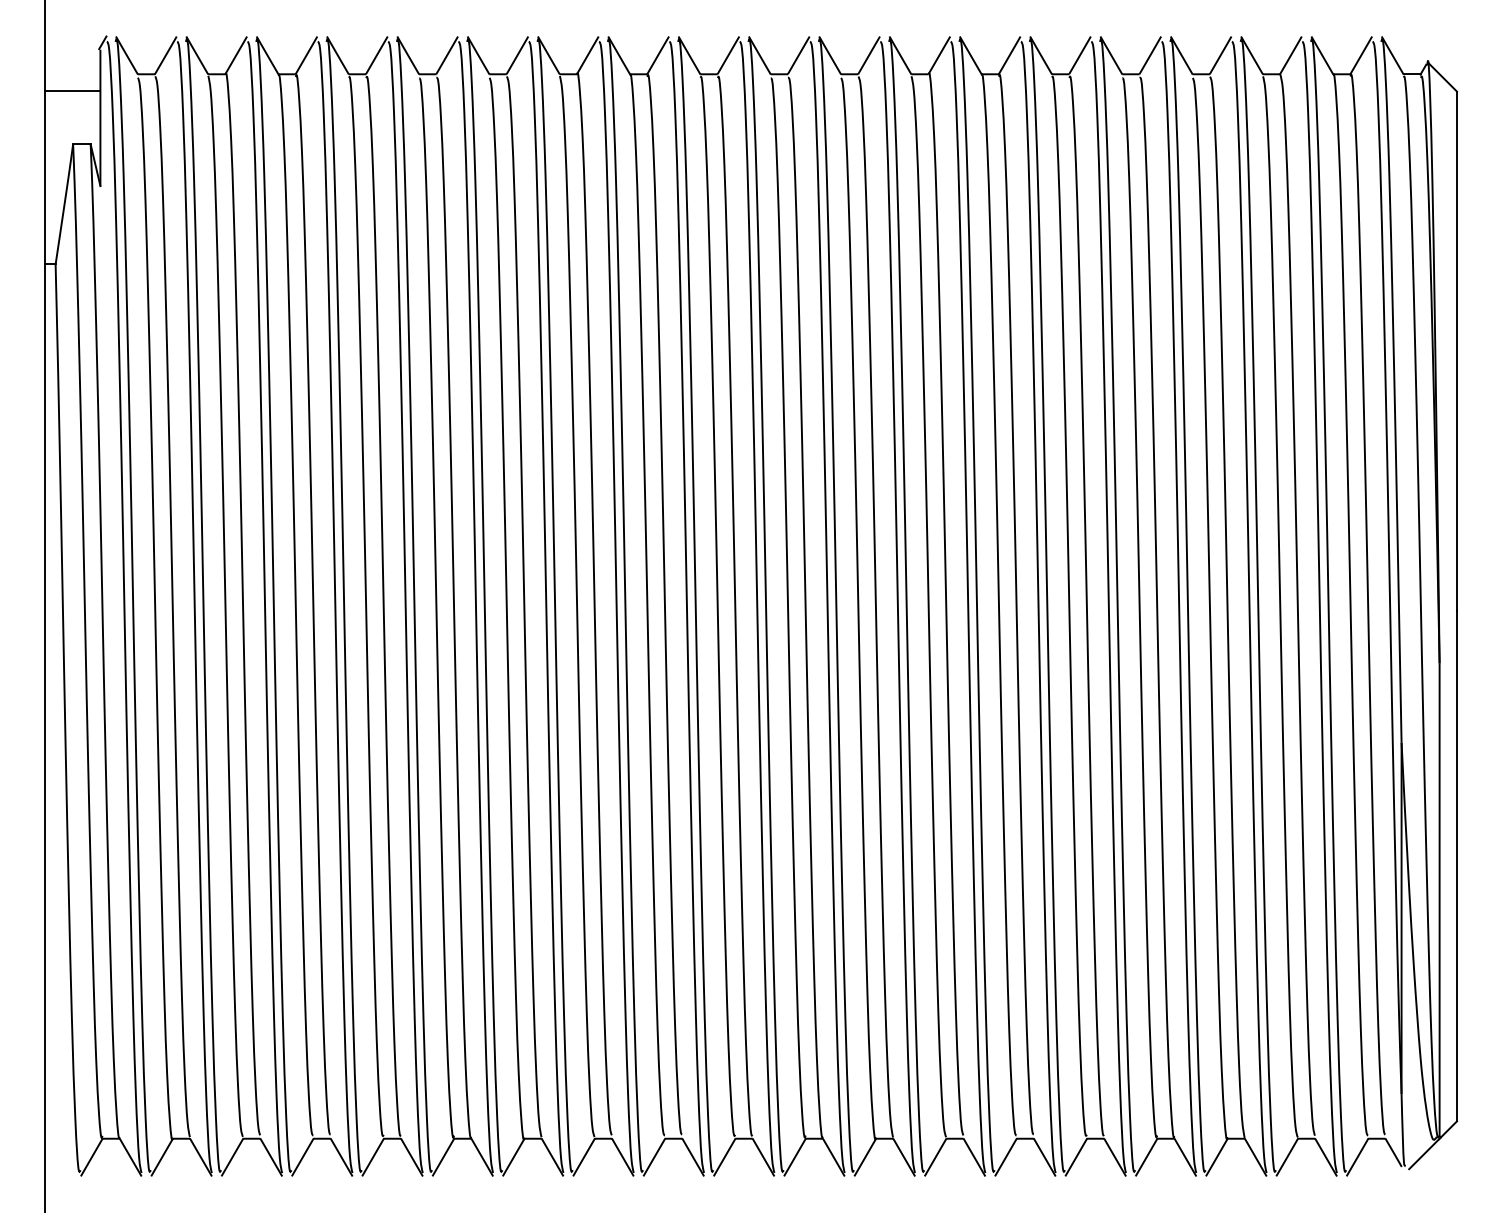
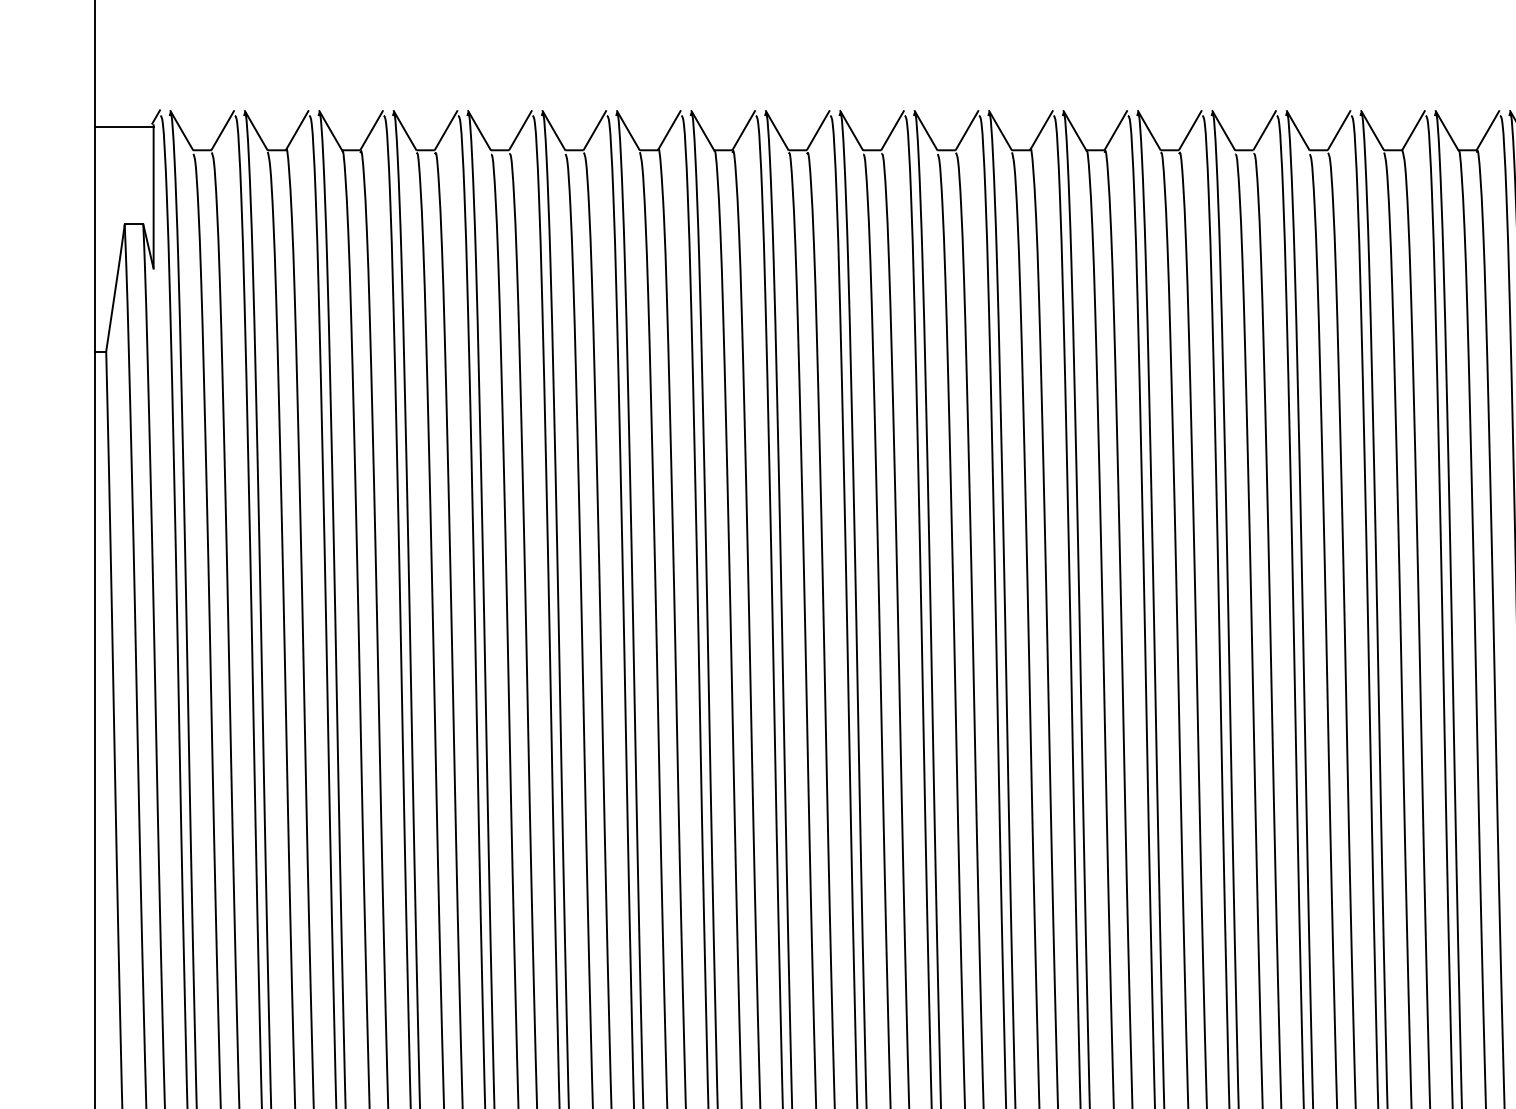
line: (72, 91) -> (124, 127), moved

